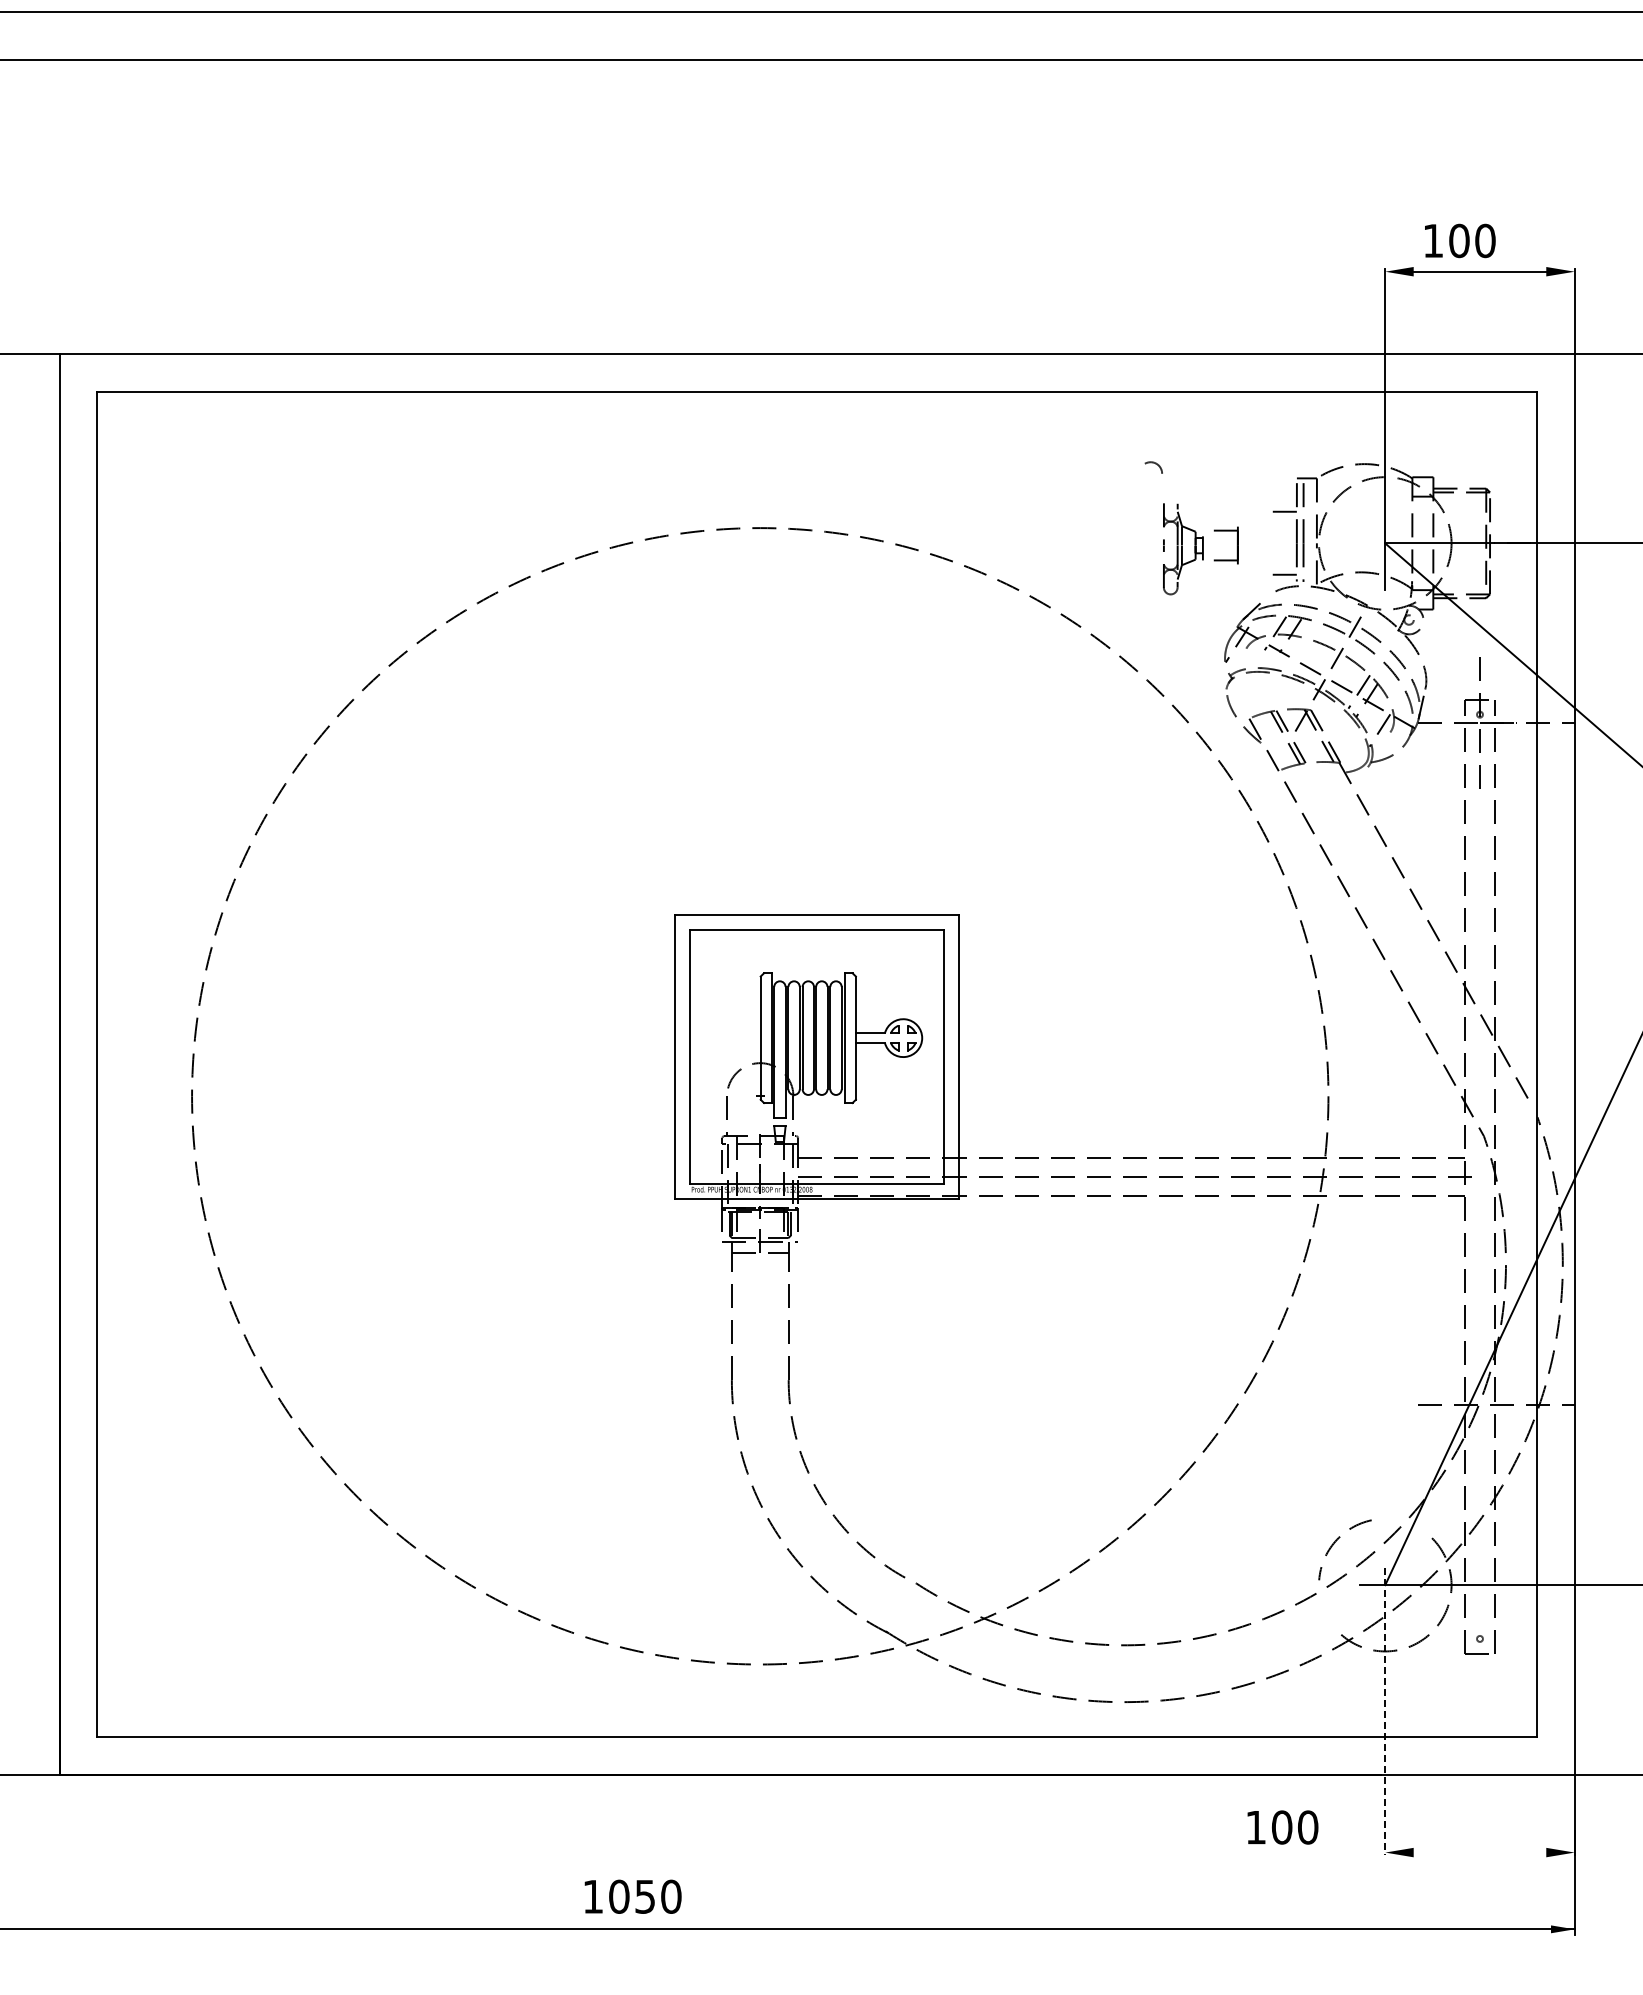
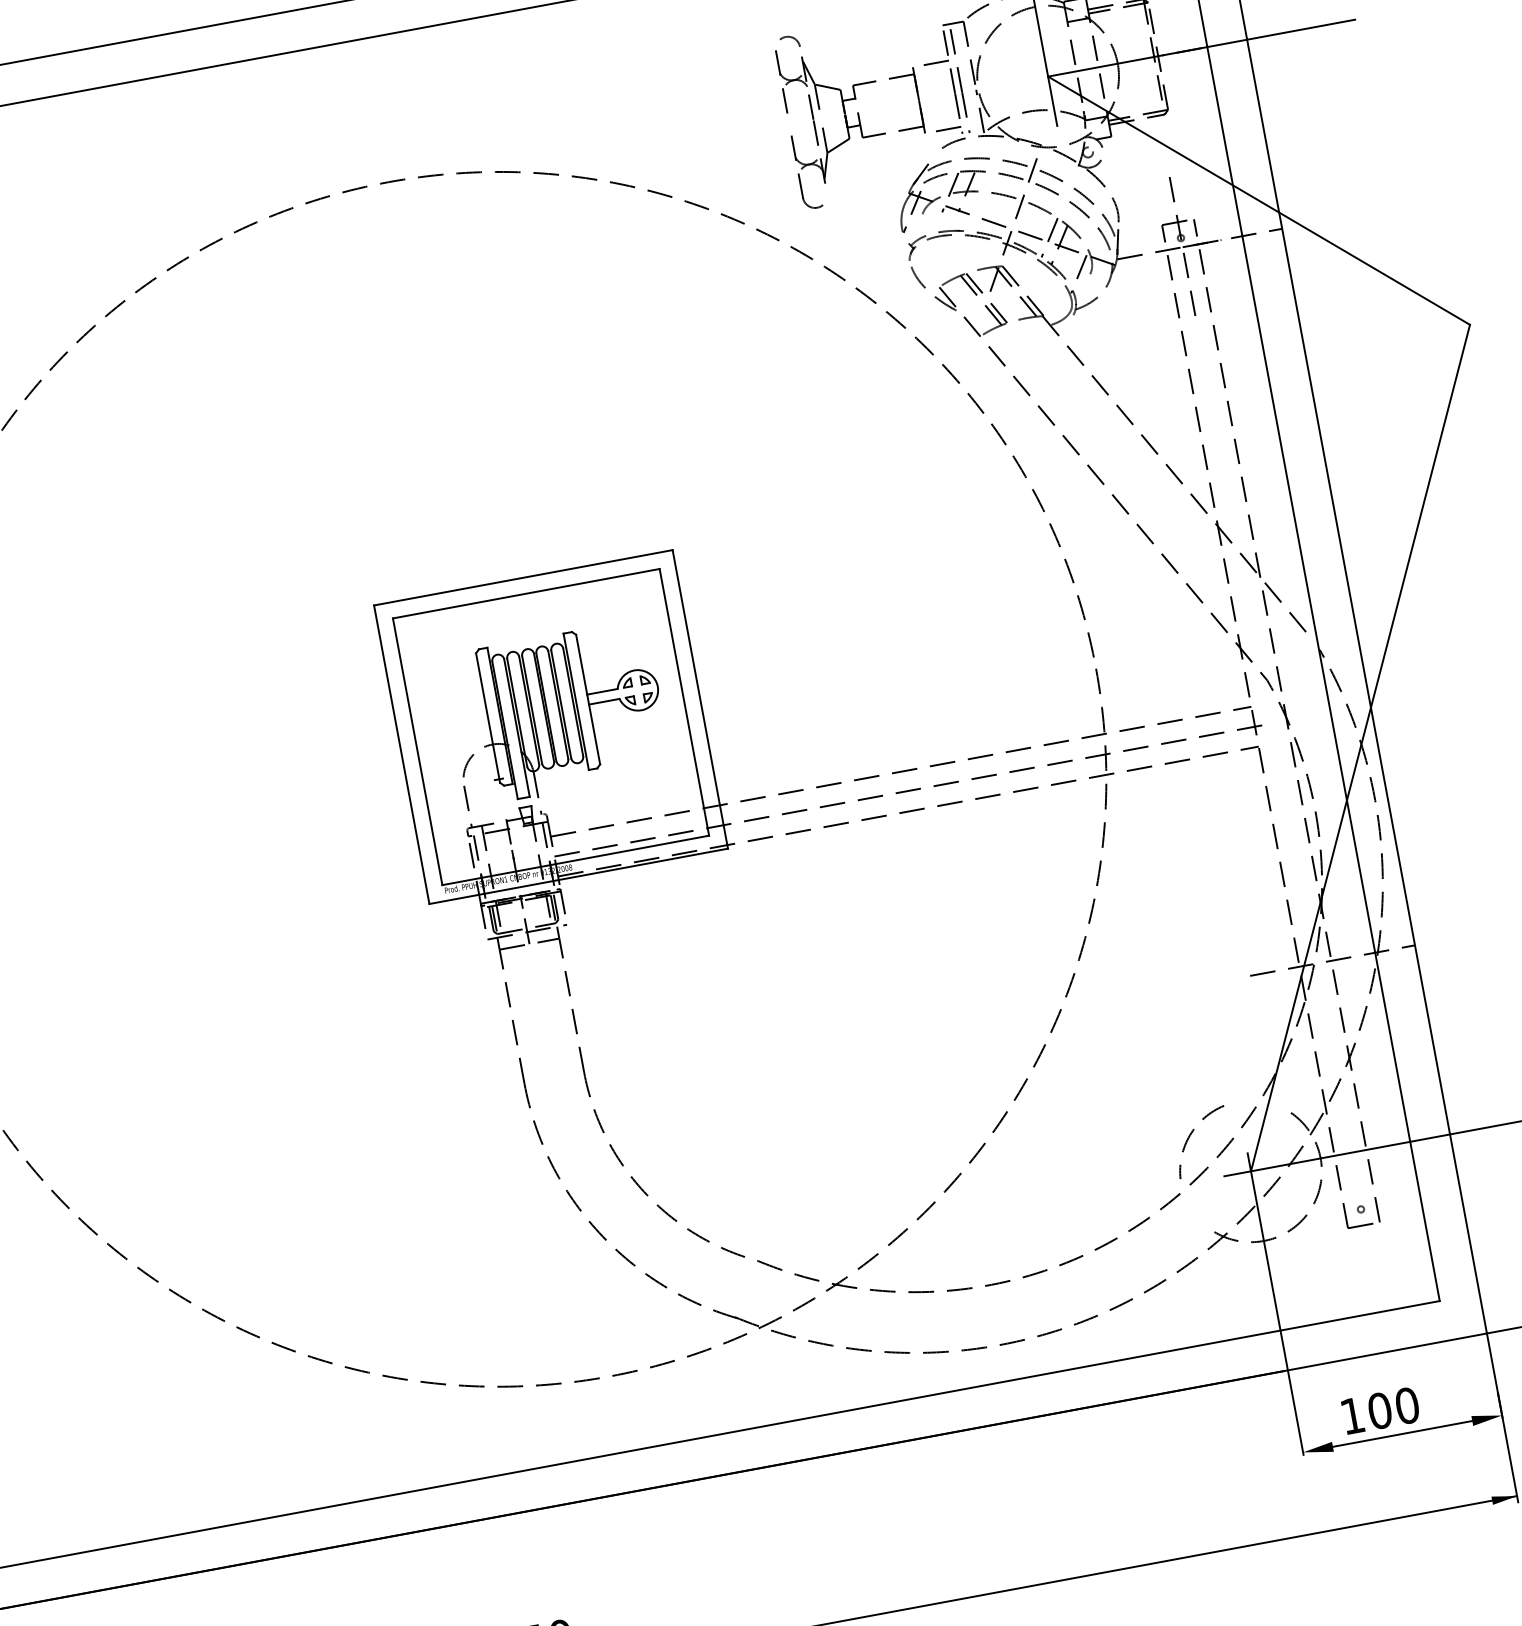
part: (1200, 548) -> (854, 117), size x1.67
line: (1385, 1711) -> (1275, 1304), dashed -> solid
text: (1282, 1827) -> (1380, 1410), moved
line: (1479, 1852) -> (1402, 1433), added

